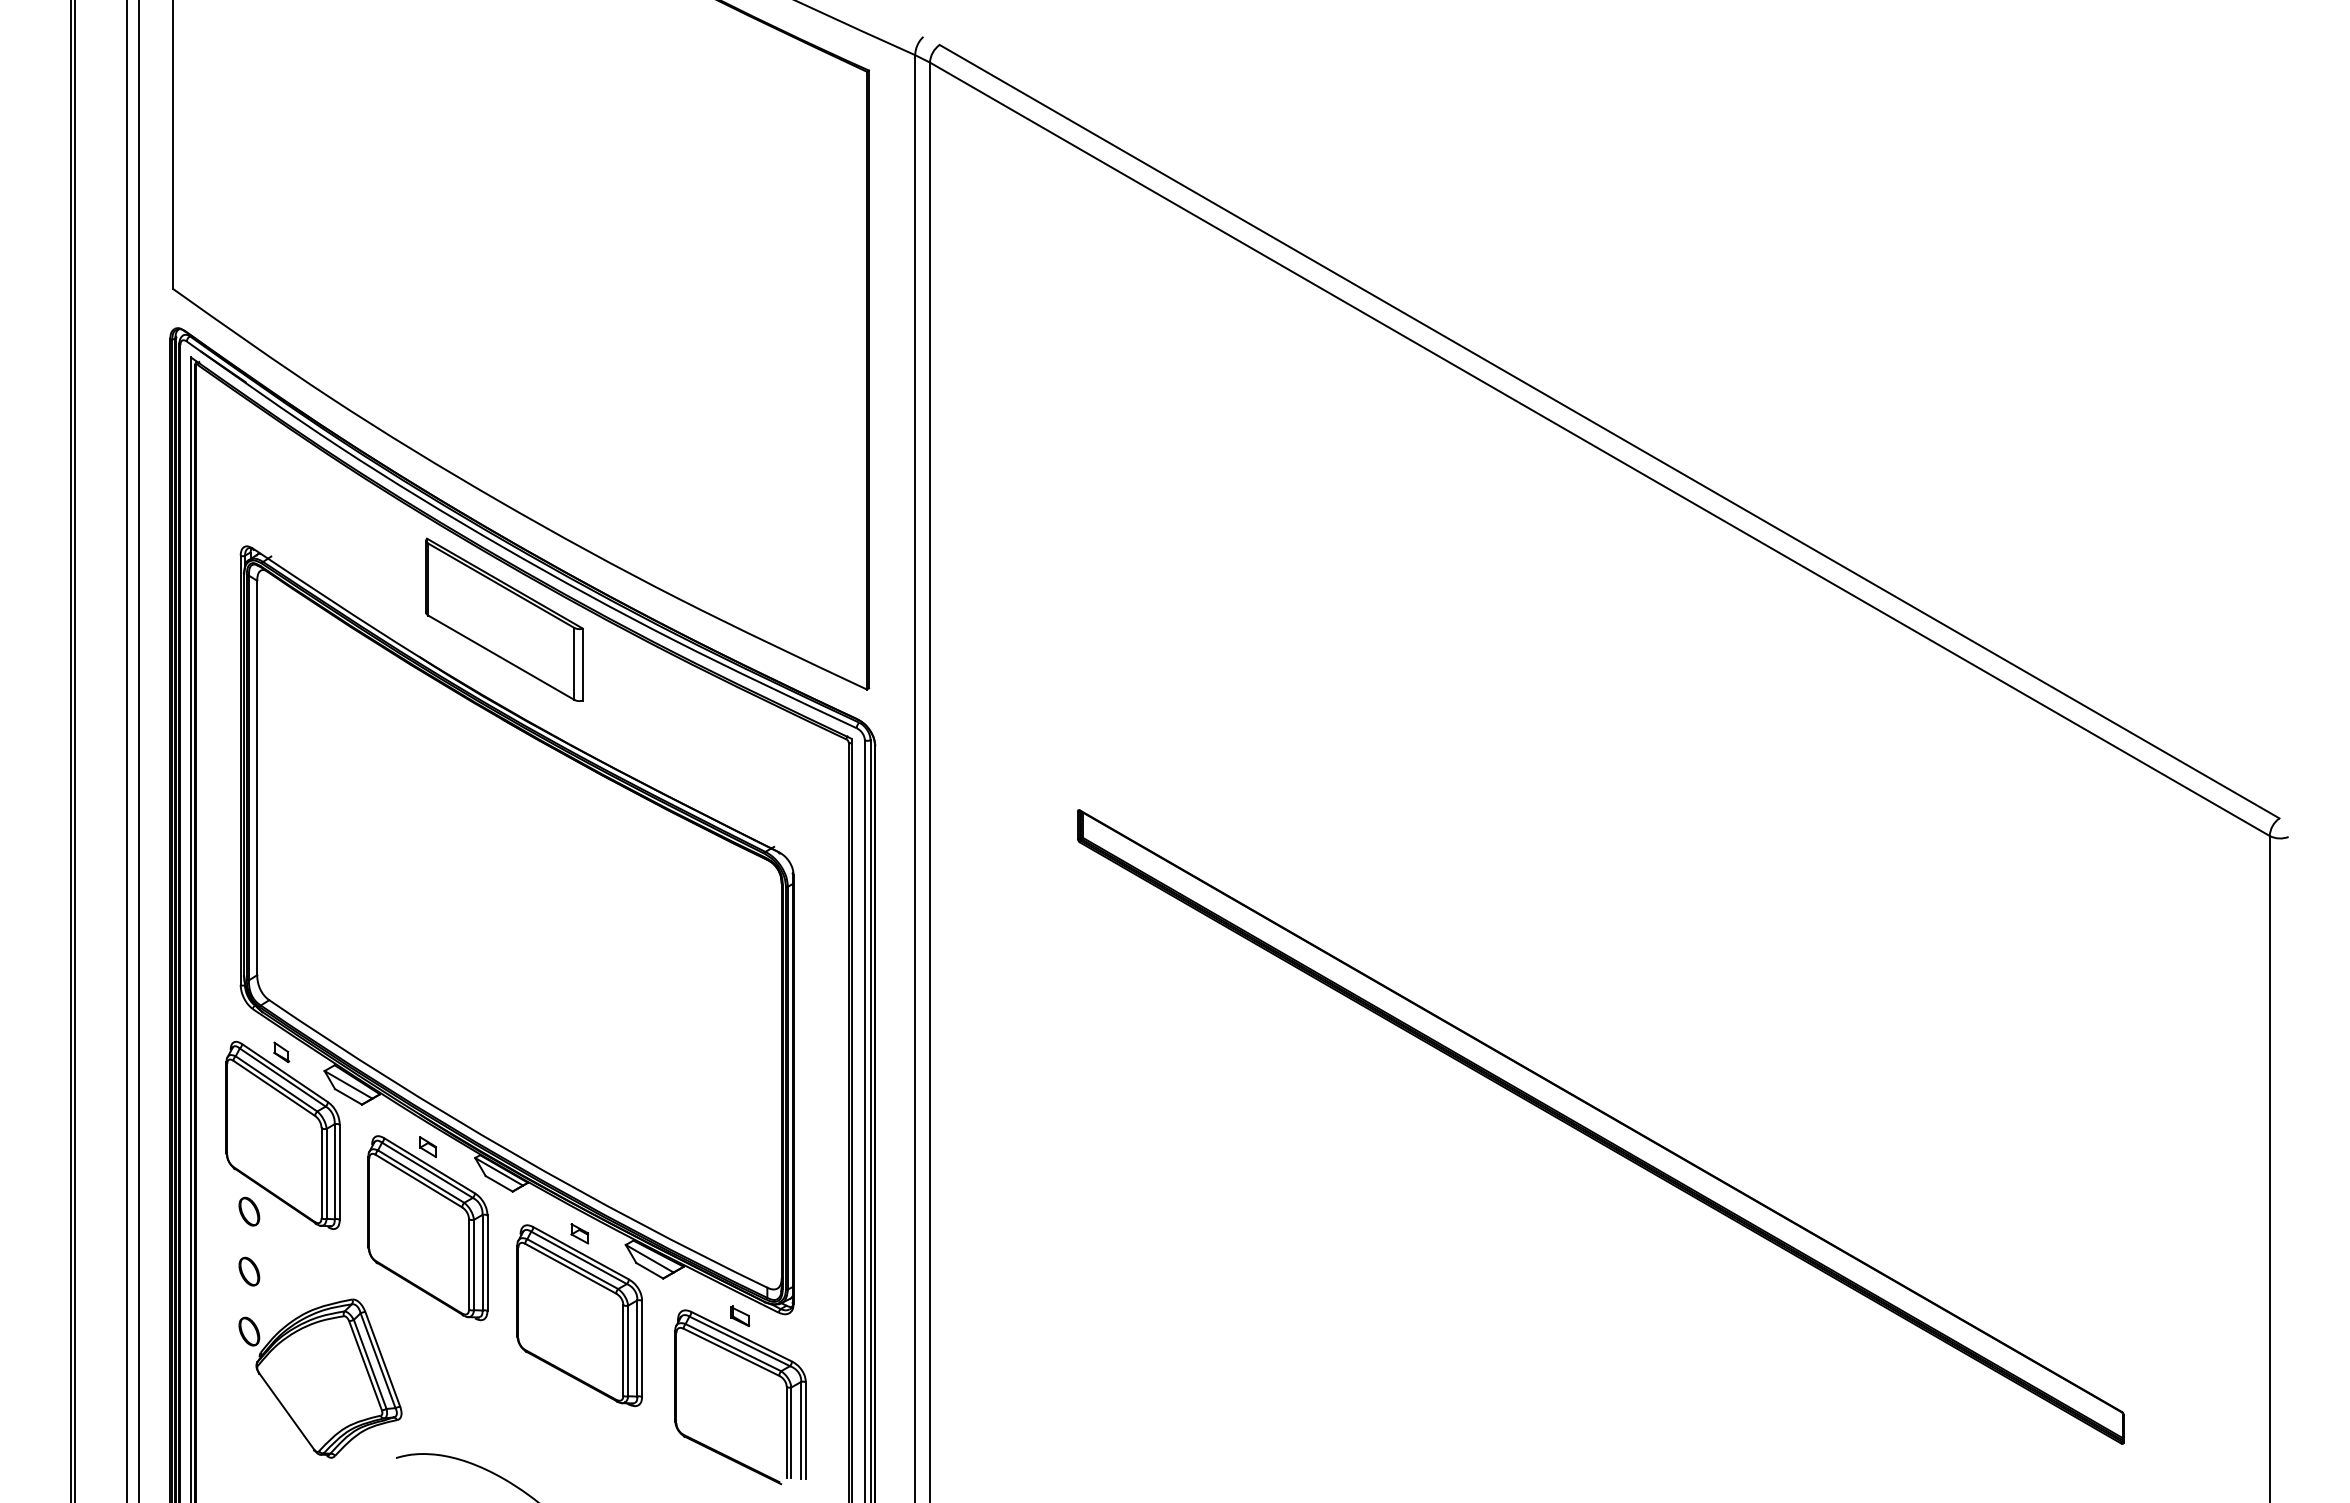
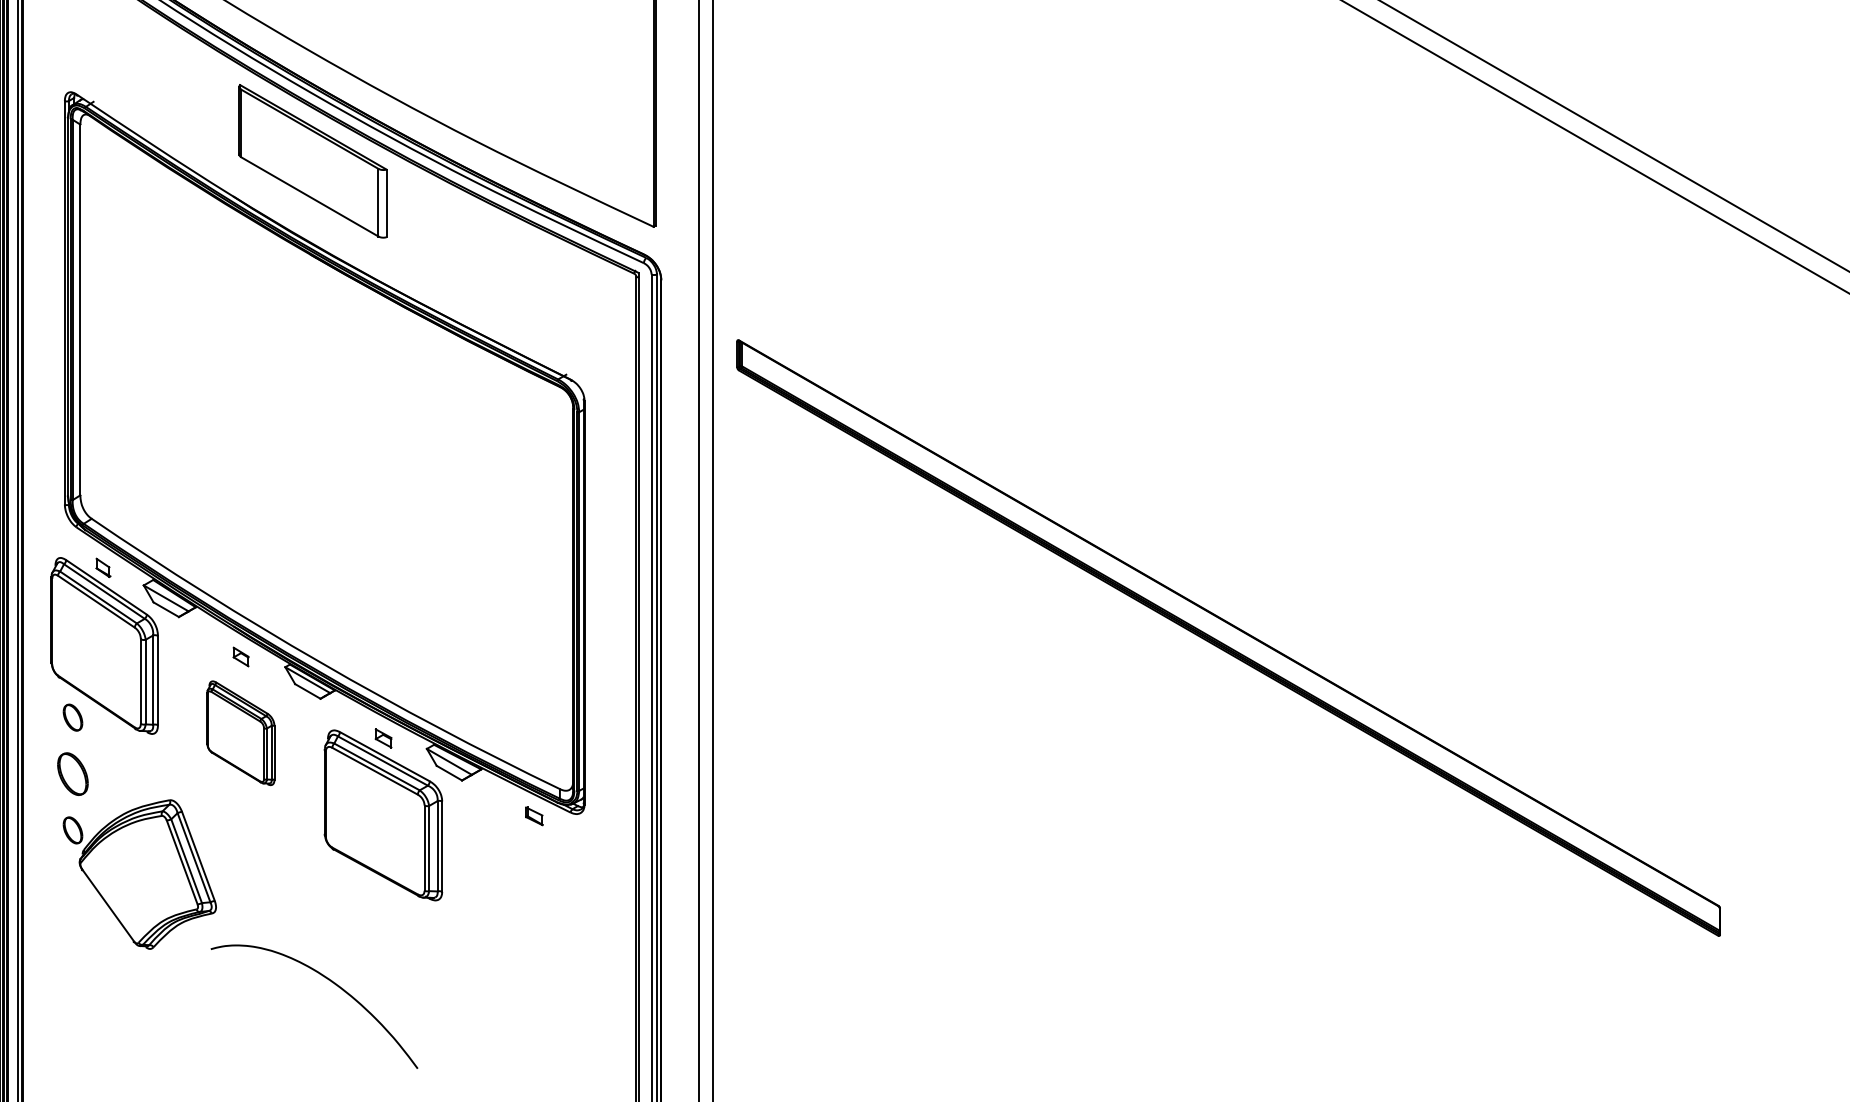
part: (1600, 1126) -> (1228, 637), moved
part: (427, 1228) -> (240, 733), size x0.6
part: (249, 1271) -> (73, 773), size x1.6
part: (755, 1365) -> (548, 862), removed

